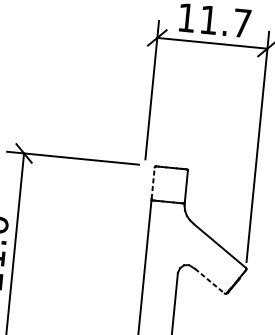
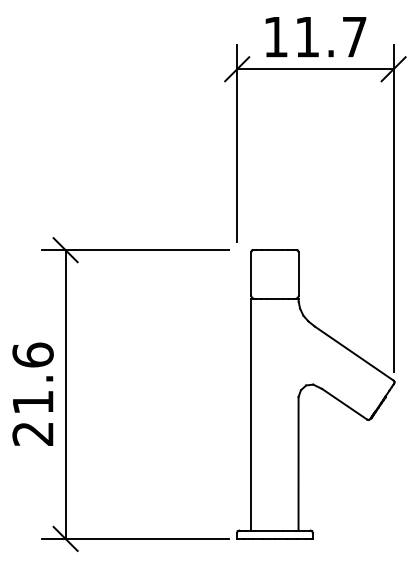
line: (153, 182) -> (251, 273), dashed -> solid
line: (210, 281) -> (345, 404), dashed -> solid

